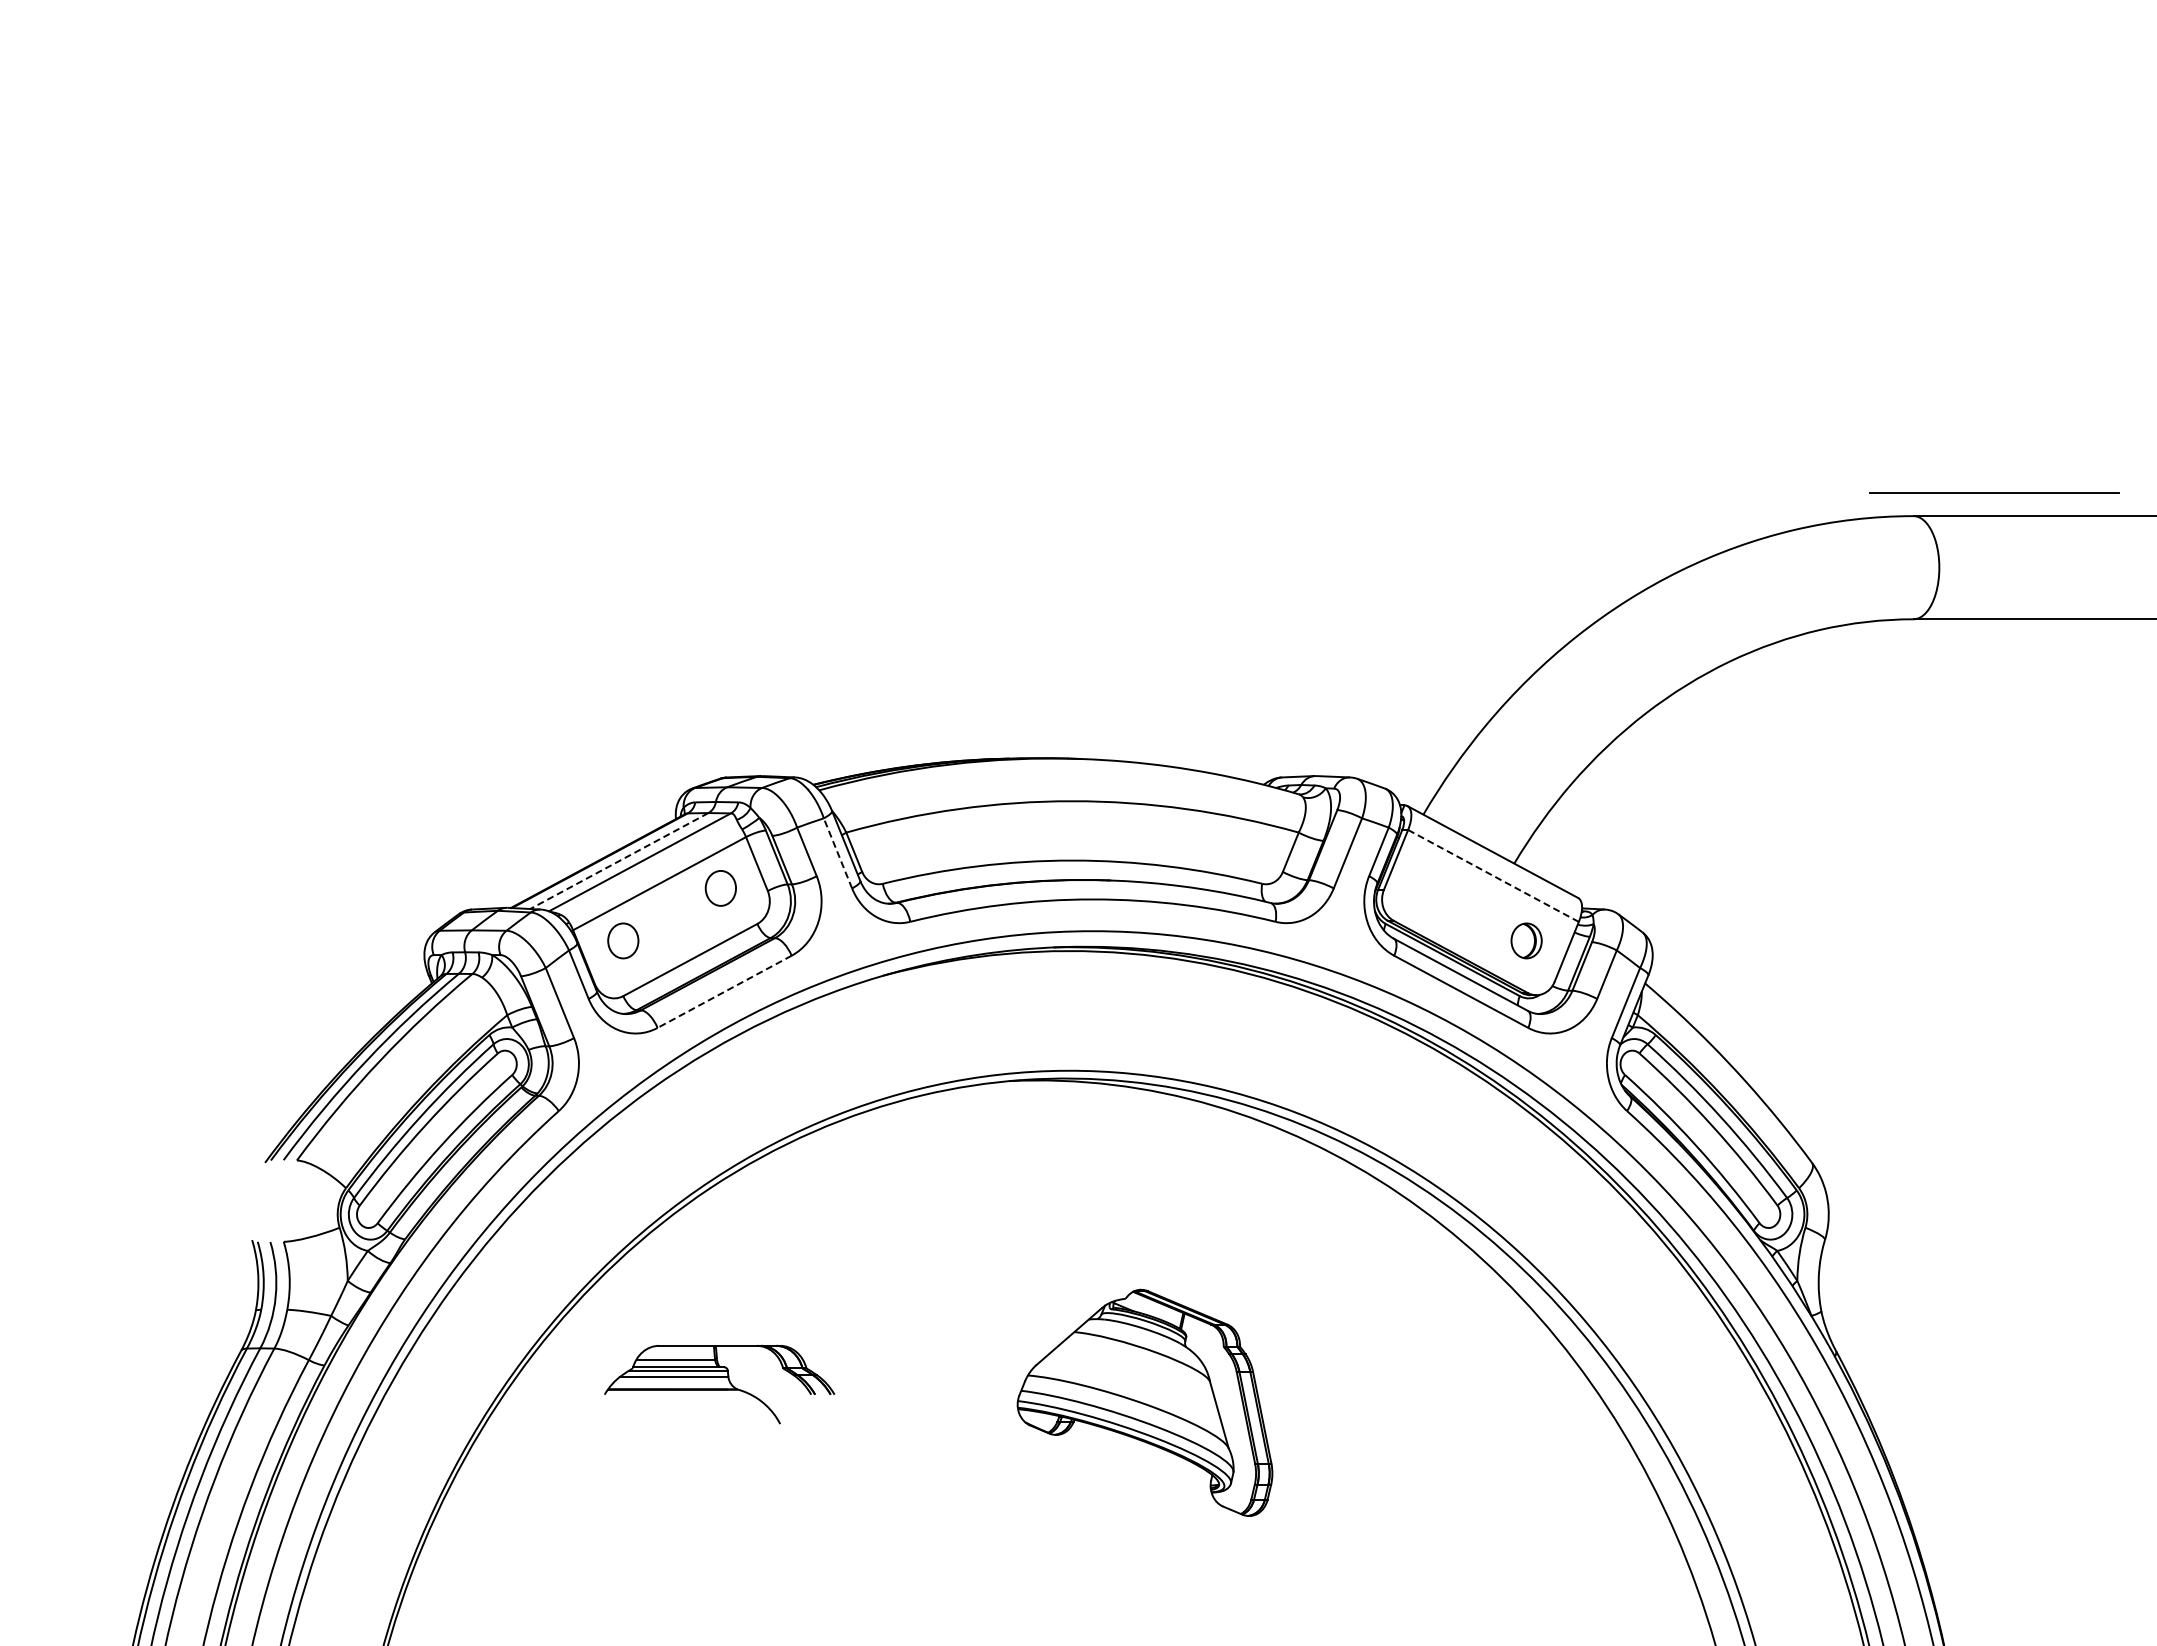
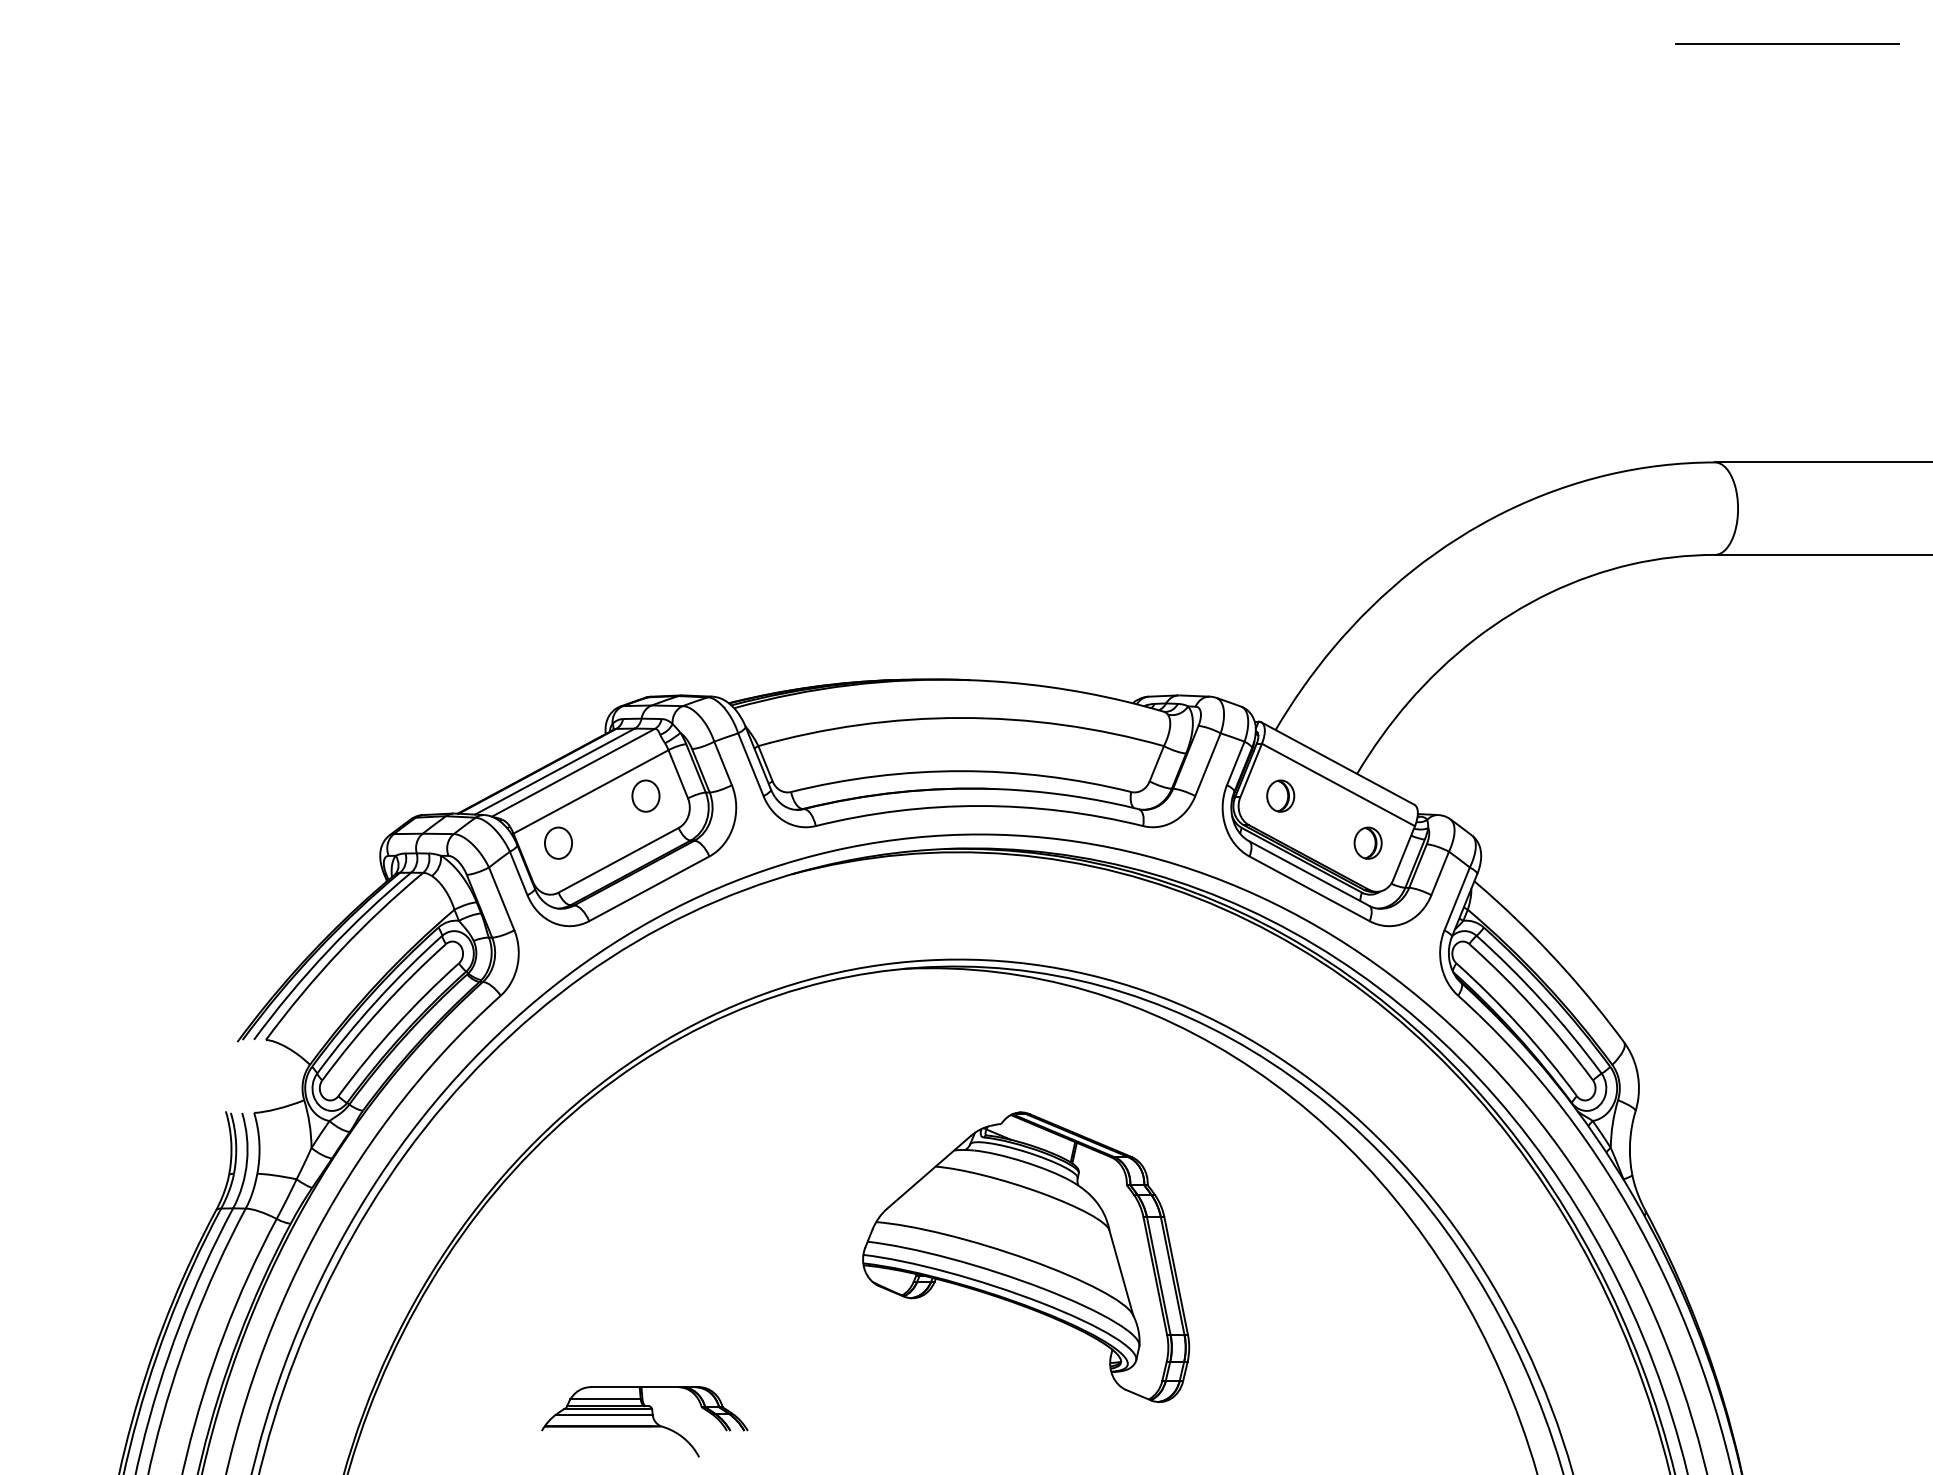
line: (1994, 492) -> (1787, 43), moved
line: (837, 853) -> (750, 764), dashed -> solid
line: (618, 861) -> (554, 772), dashed -> solid
line: (1493, 875) -> (1338, 784), dashed -> solid
part: (1429, 888) -> (1281, 796), added
line: (724, 992) -> (649, 889), dashed -> solid
part: (719, 1384) -> (644, 1421), moved
part: (1144, 1402) -> (1025, 1256), size x1.43

